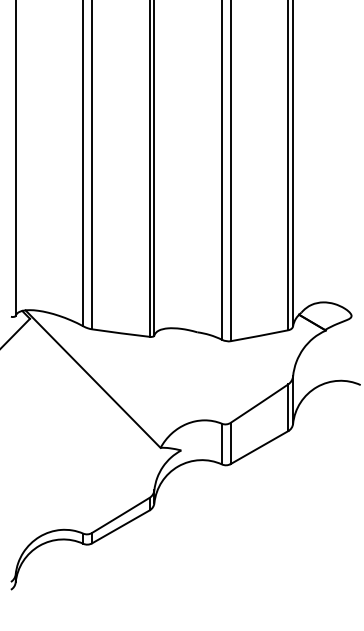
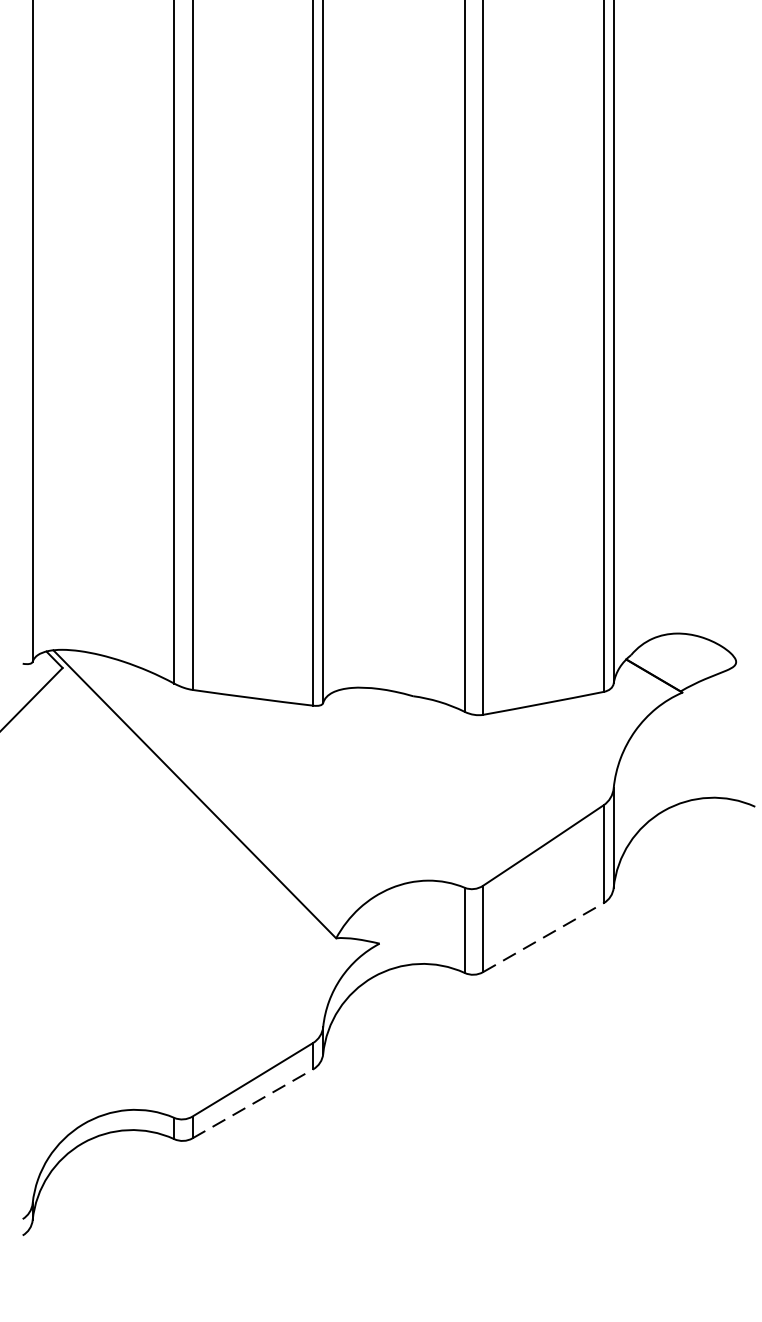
line: (259, 447) -> (543, 937), solid -> dashed
line: (121, 526) -> (254, 1102), solid -> dashed

